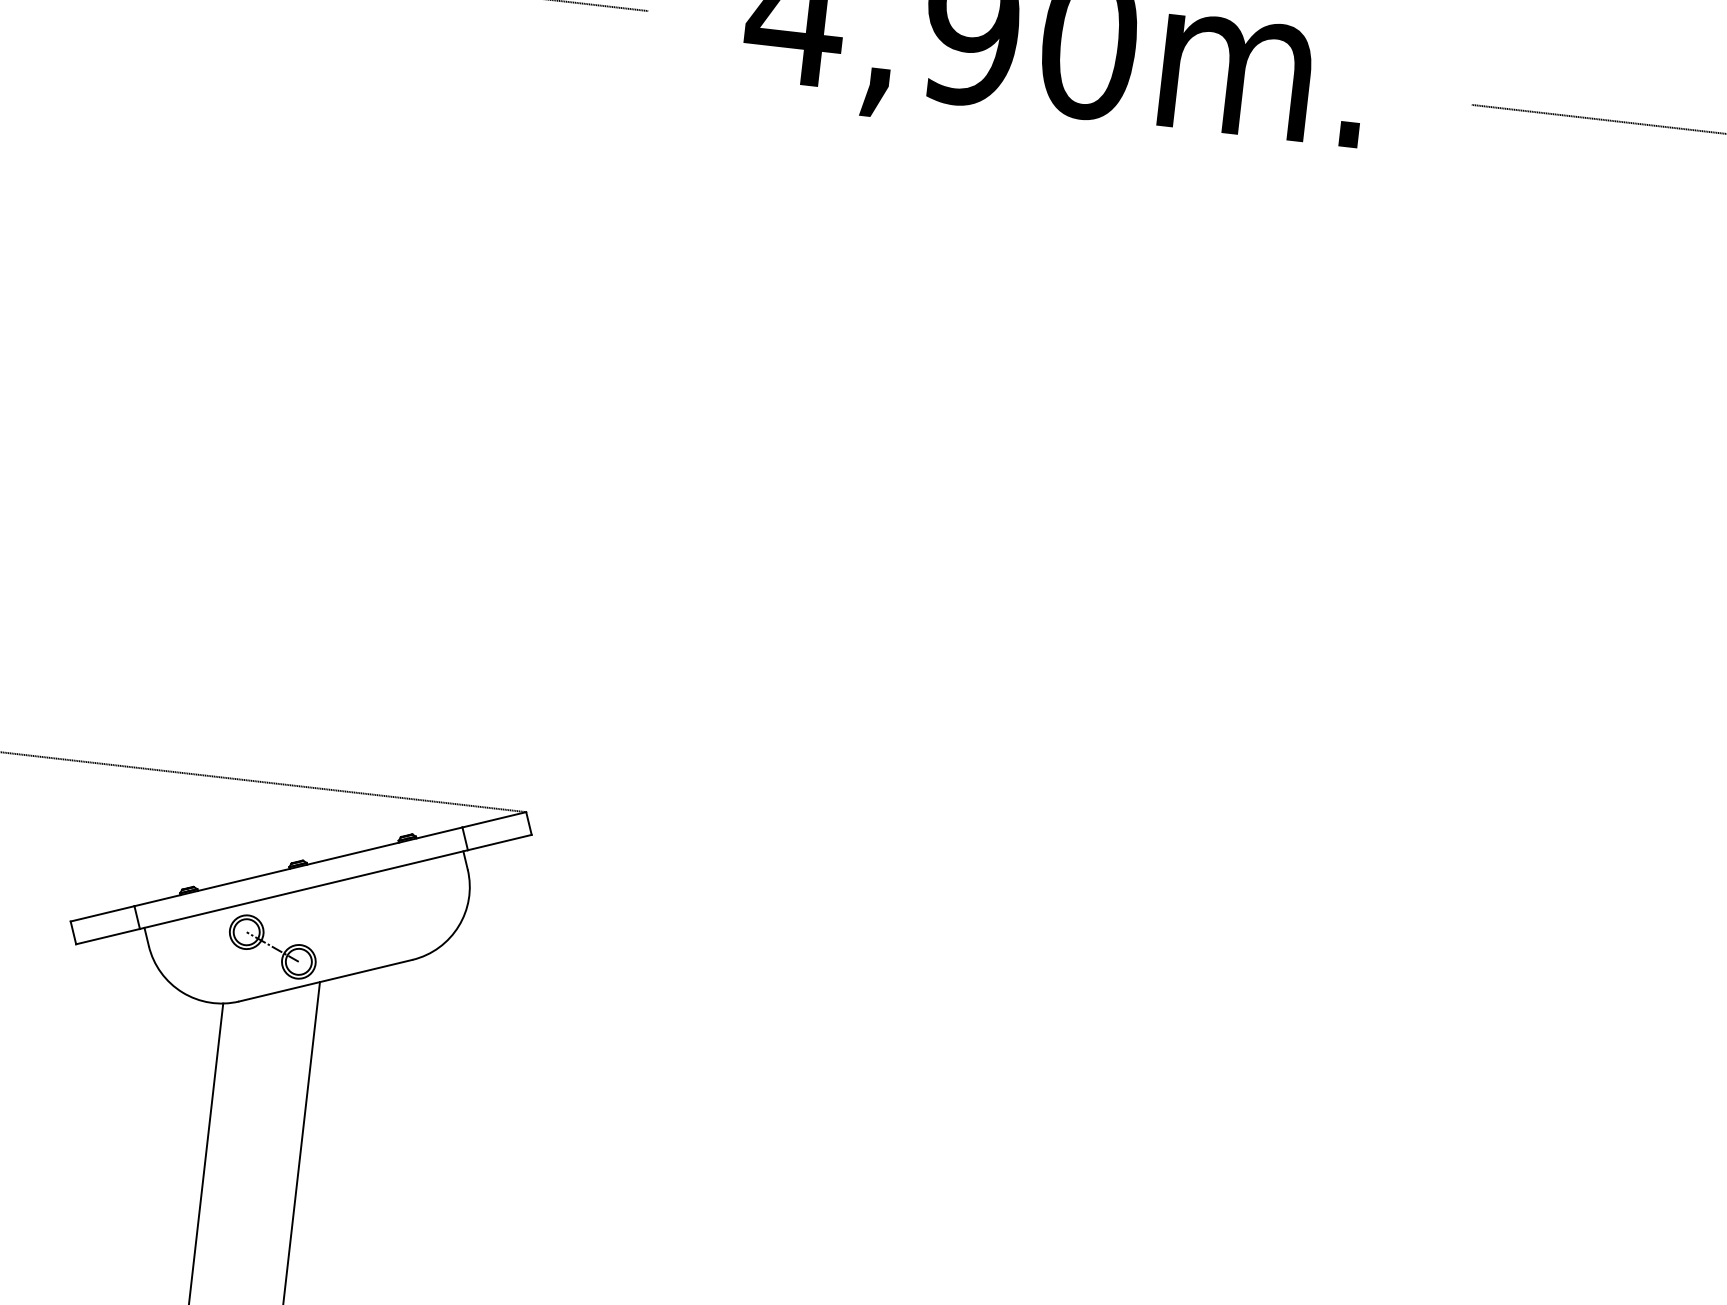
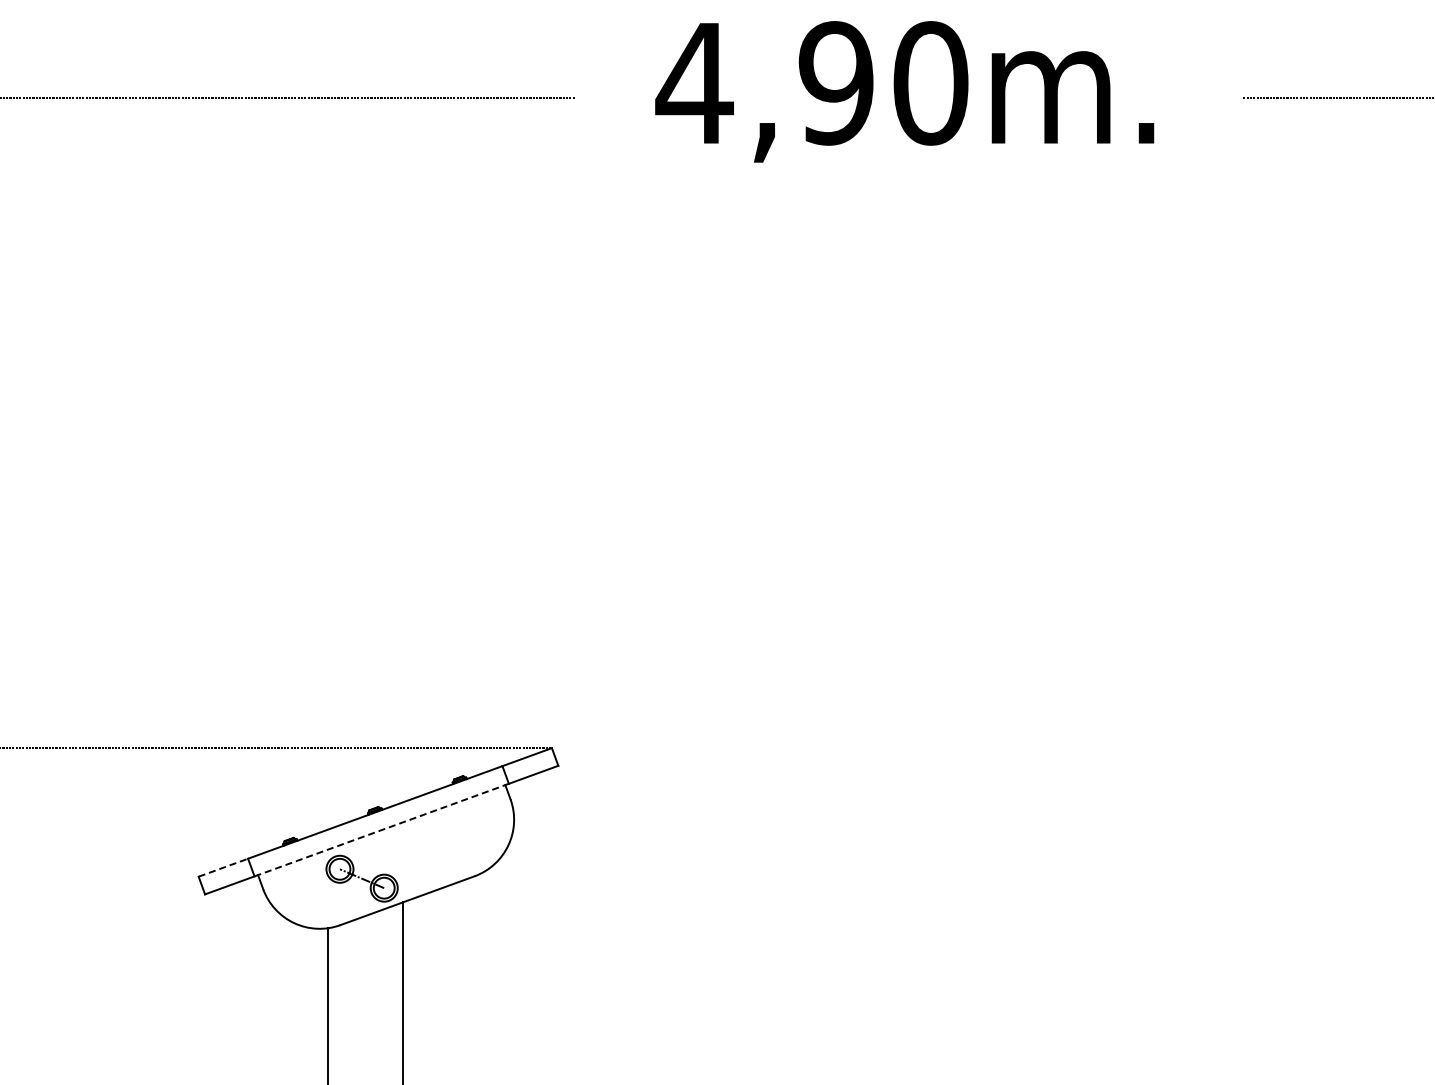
line: (304, 888) -> (382, 829), solid -> dashed
line: (102, 913) -> (223, 867), solid -> dashed

